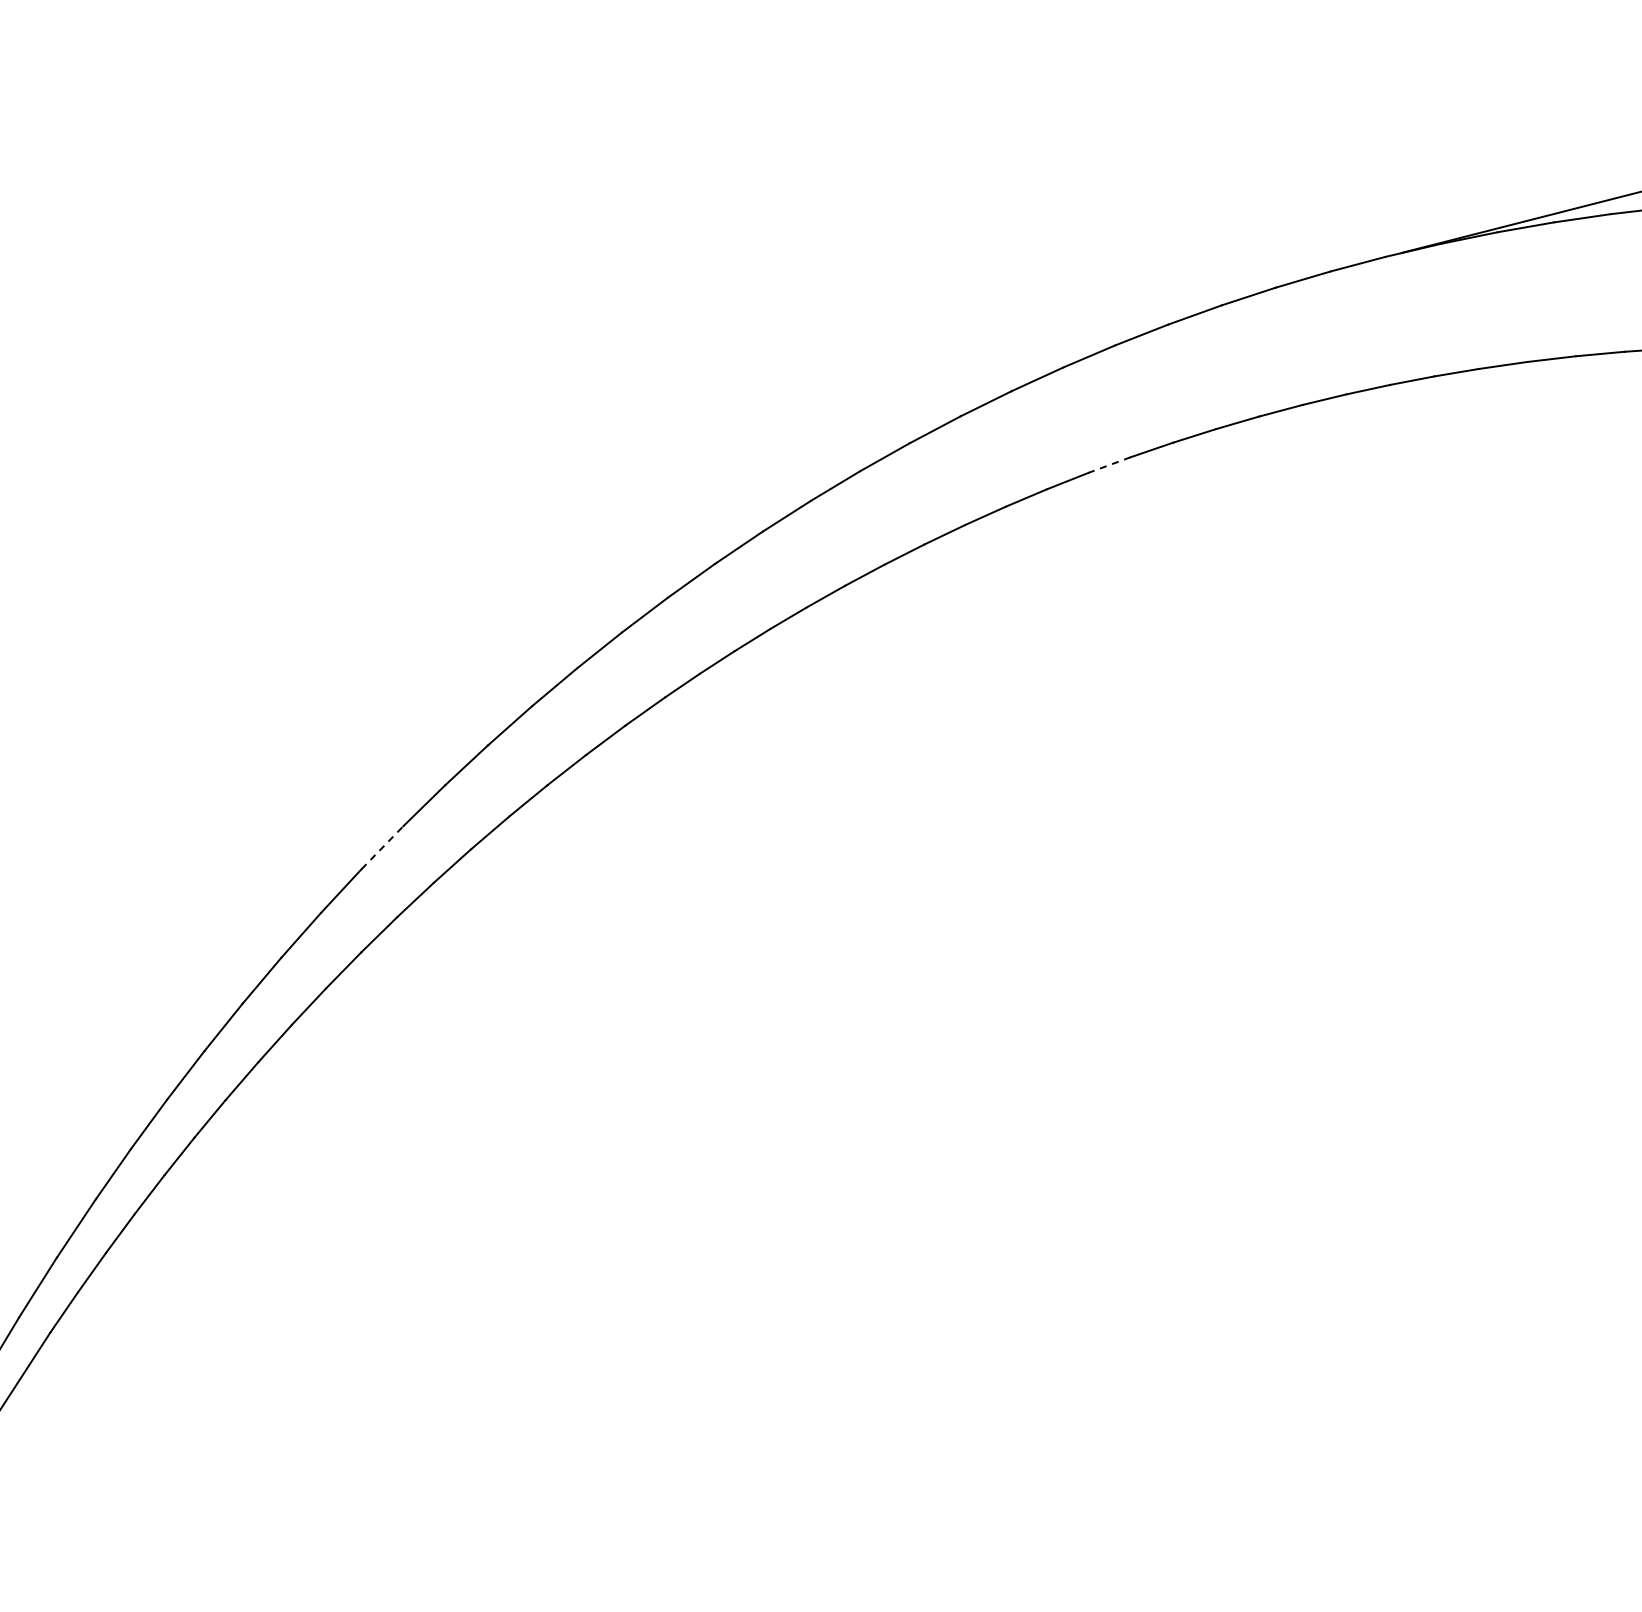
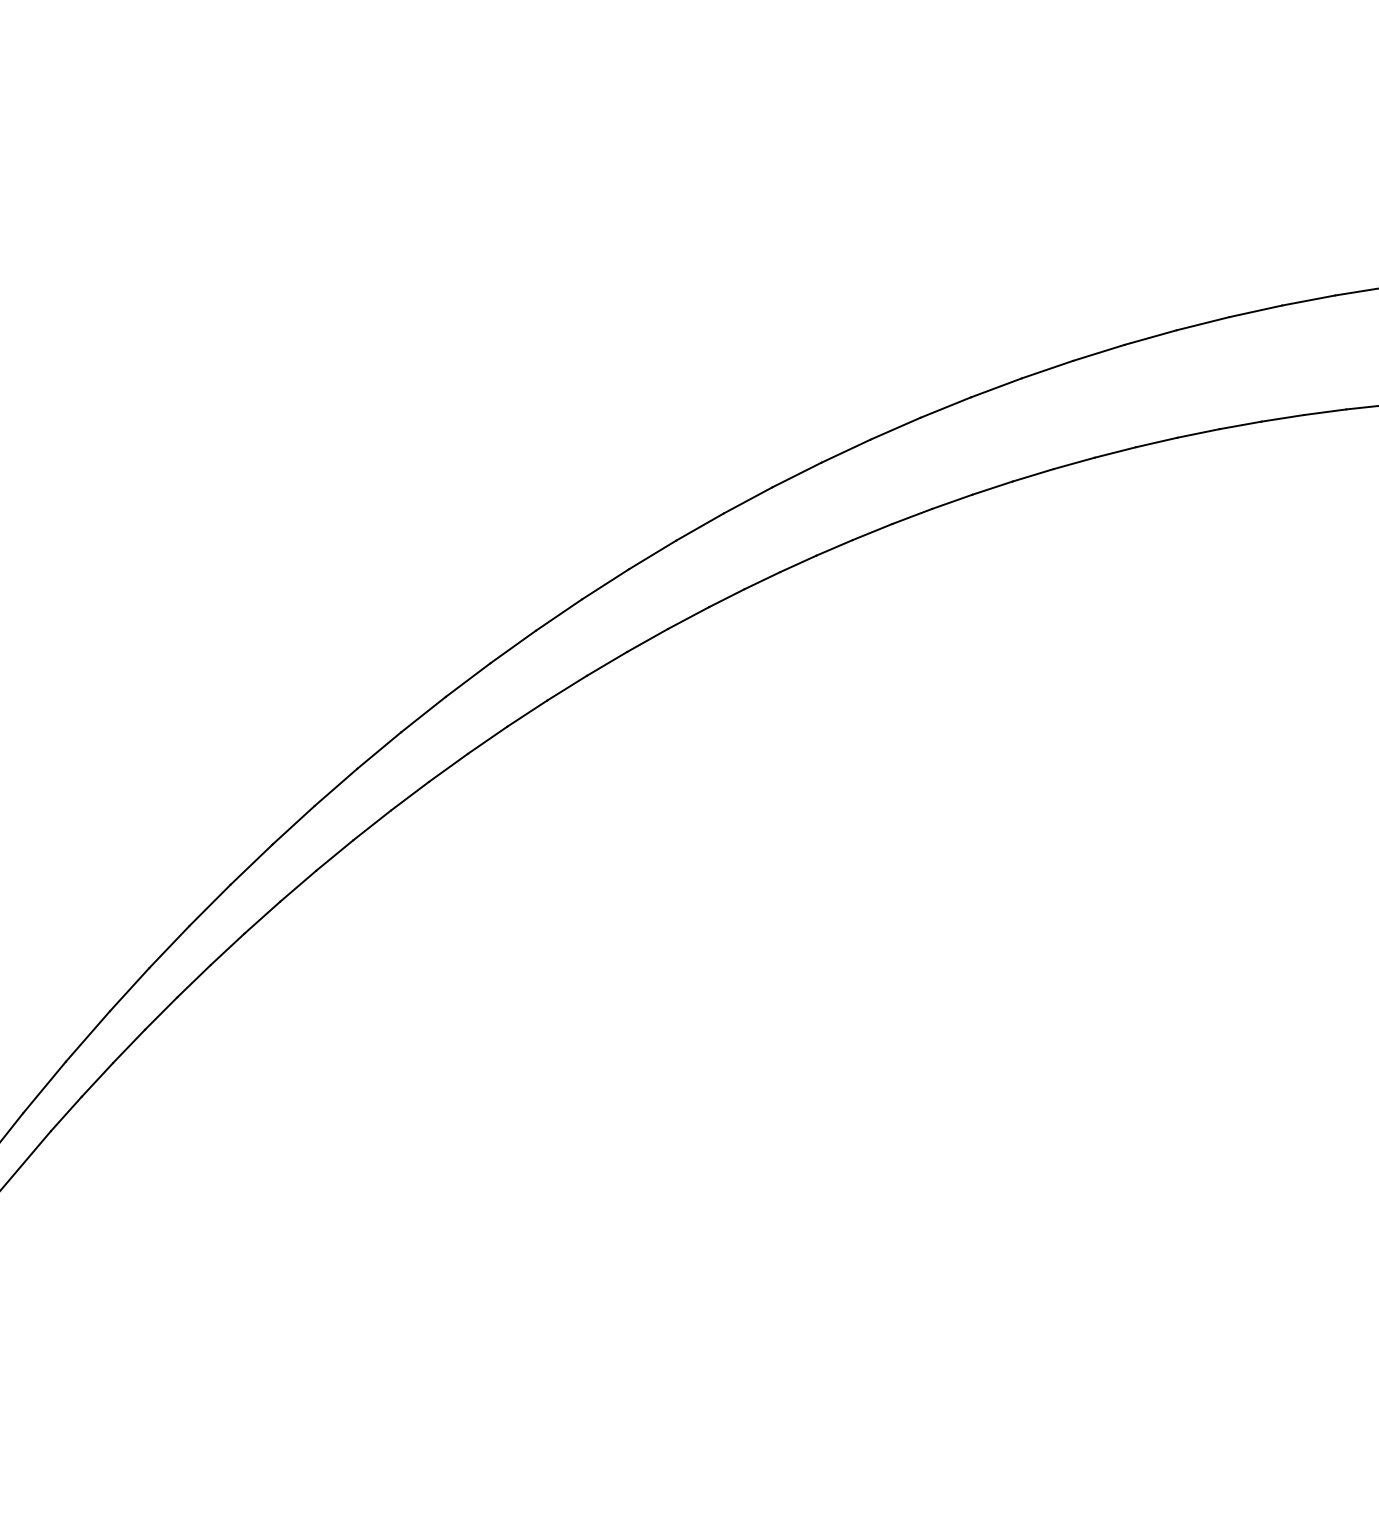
line: (1109, 465) -> (1156, 442), dashed -> solid
line: (382, 847) -> (423, 714), dashed -> solid

